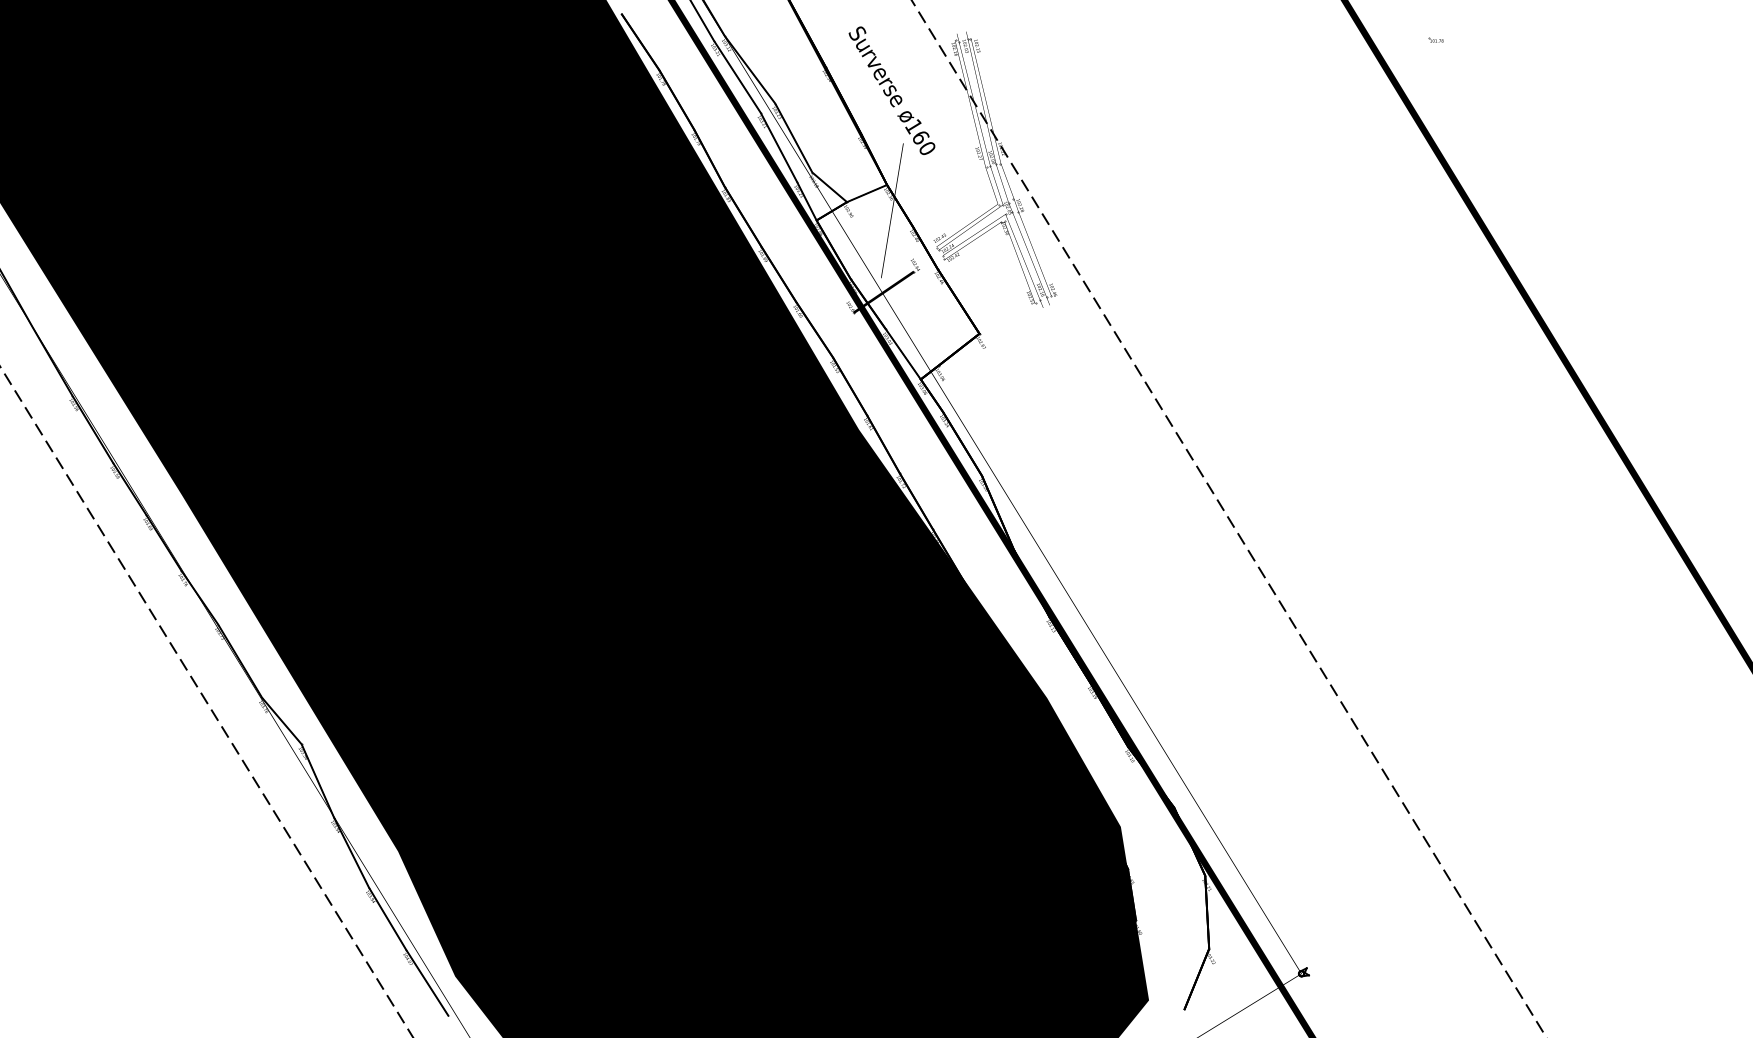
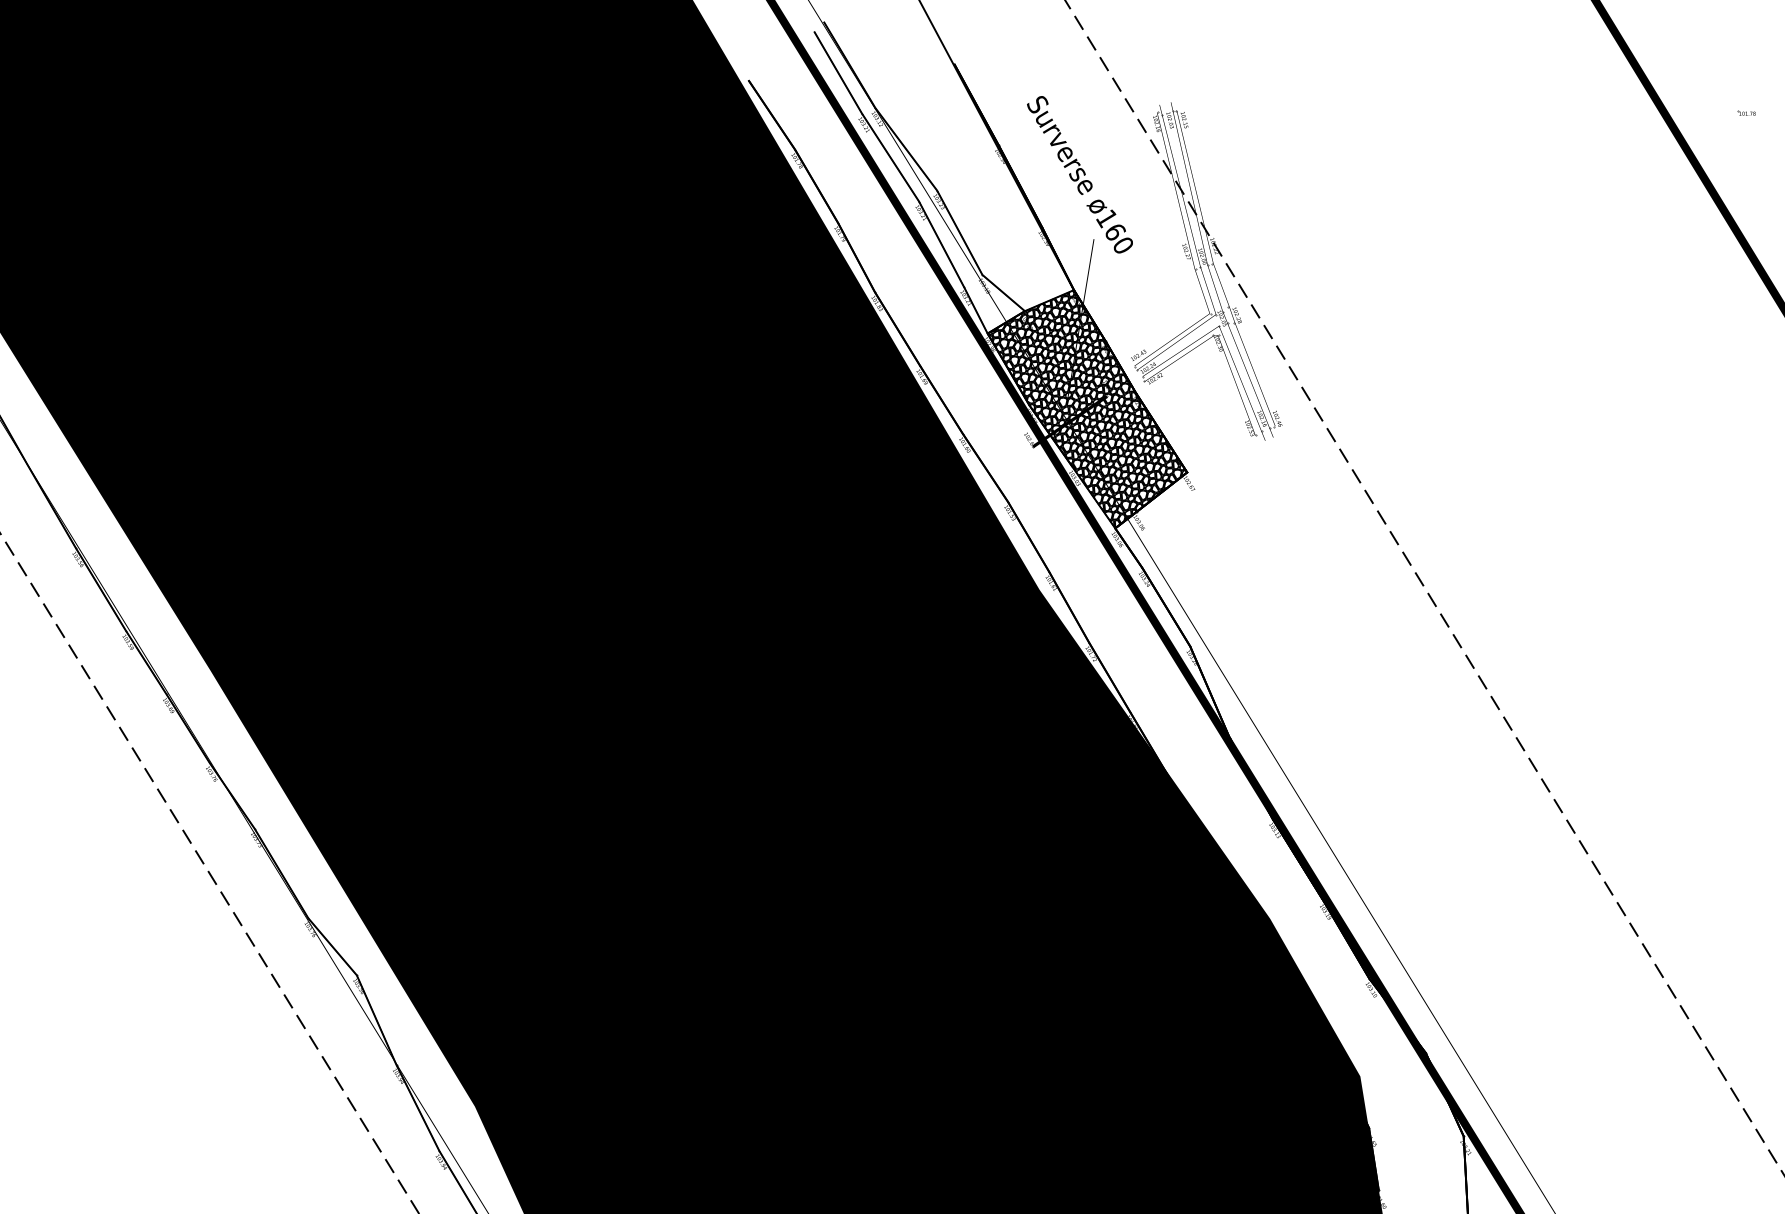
hatch: (897, 282) -> (1086, 409), added

